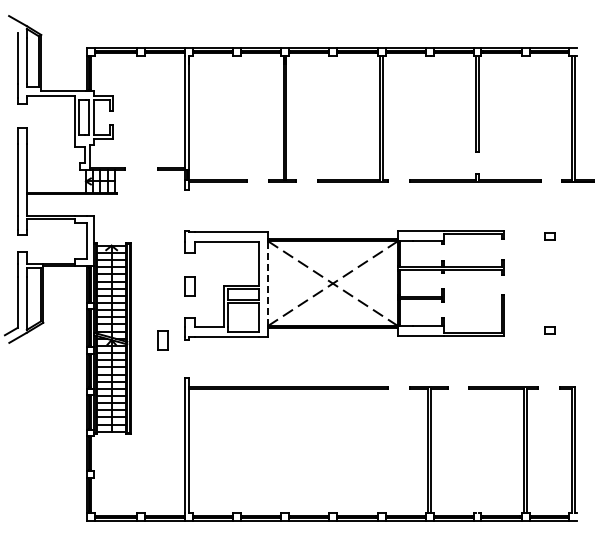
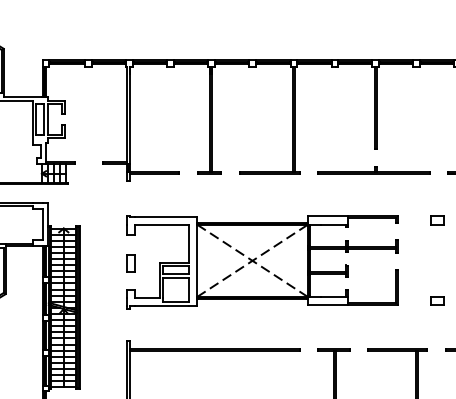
part: (550, 235) -> (438, 219), size x1.43
line: (268, 284) -> (197, 261), dashed -> solid
part: (550, 330) -> (438, 300), size x1.43
part: (162, 340) -> (107, 309), removed

